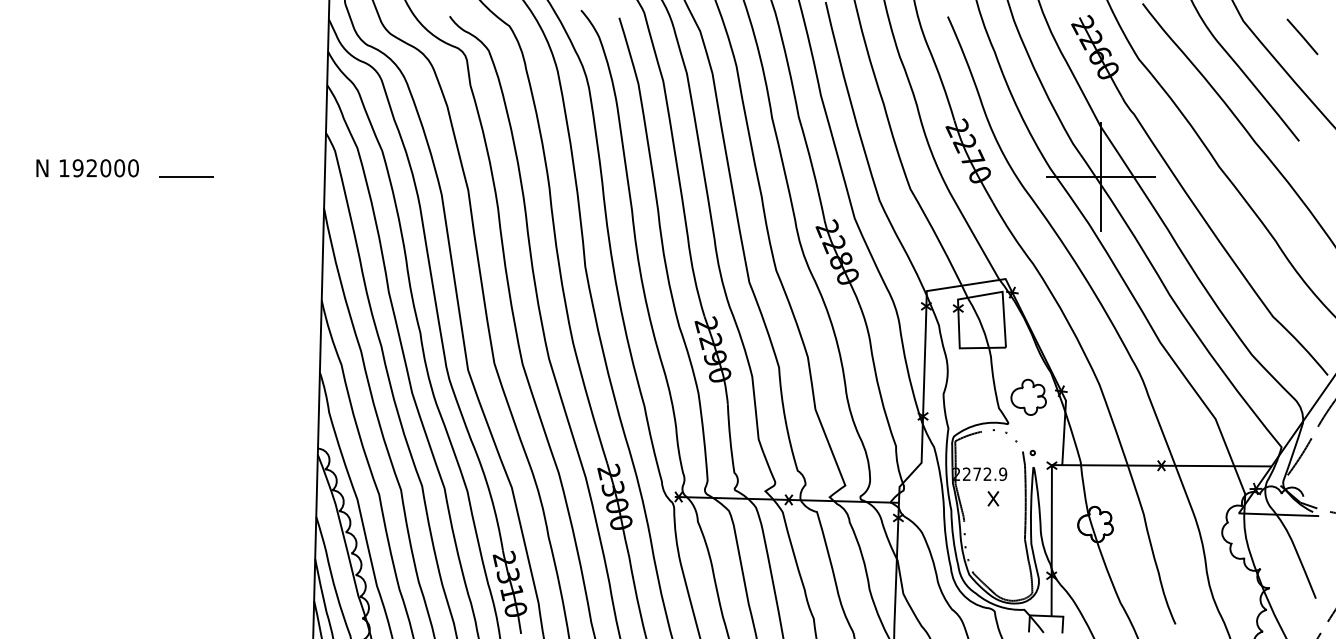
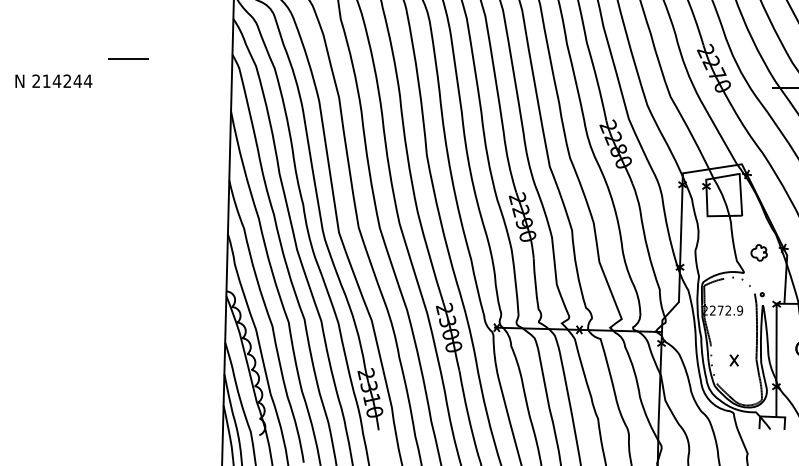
text: (99, 168) -> (62, 81), 192000 -> 214244
line: (186, 176) -> (127, 58), moved
part: (1028, 396) -> (759, 252), size x0.6
part: (993, 498) -> (734, 360), moved

